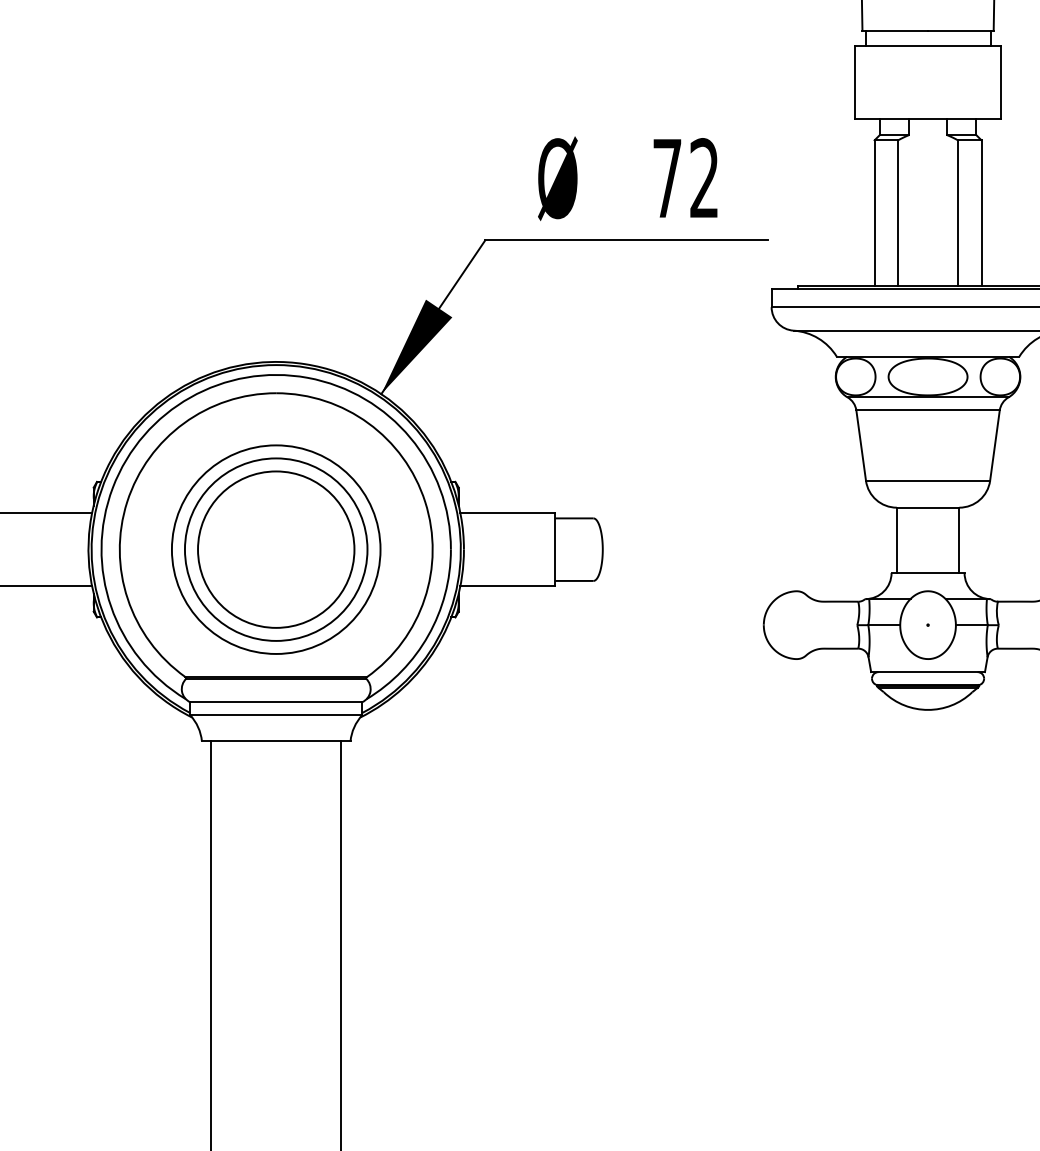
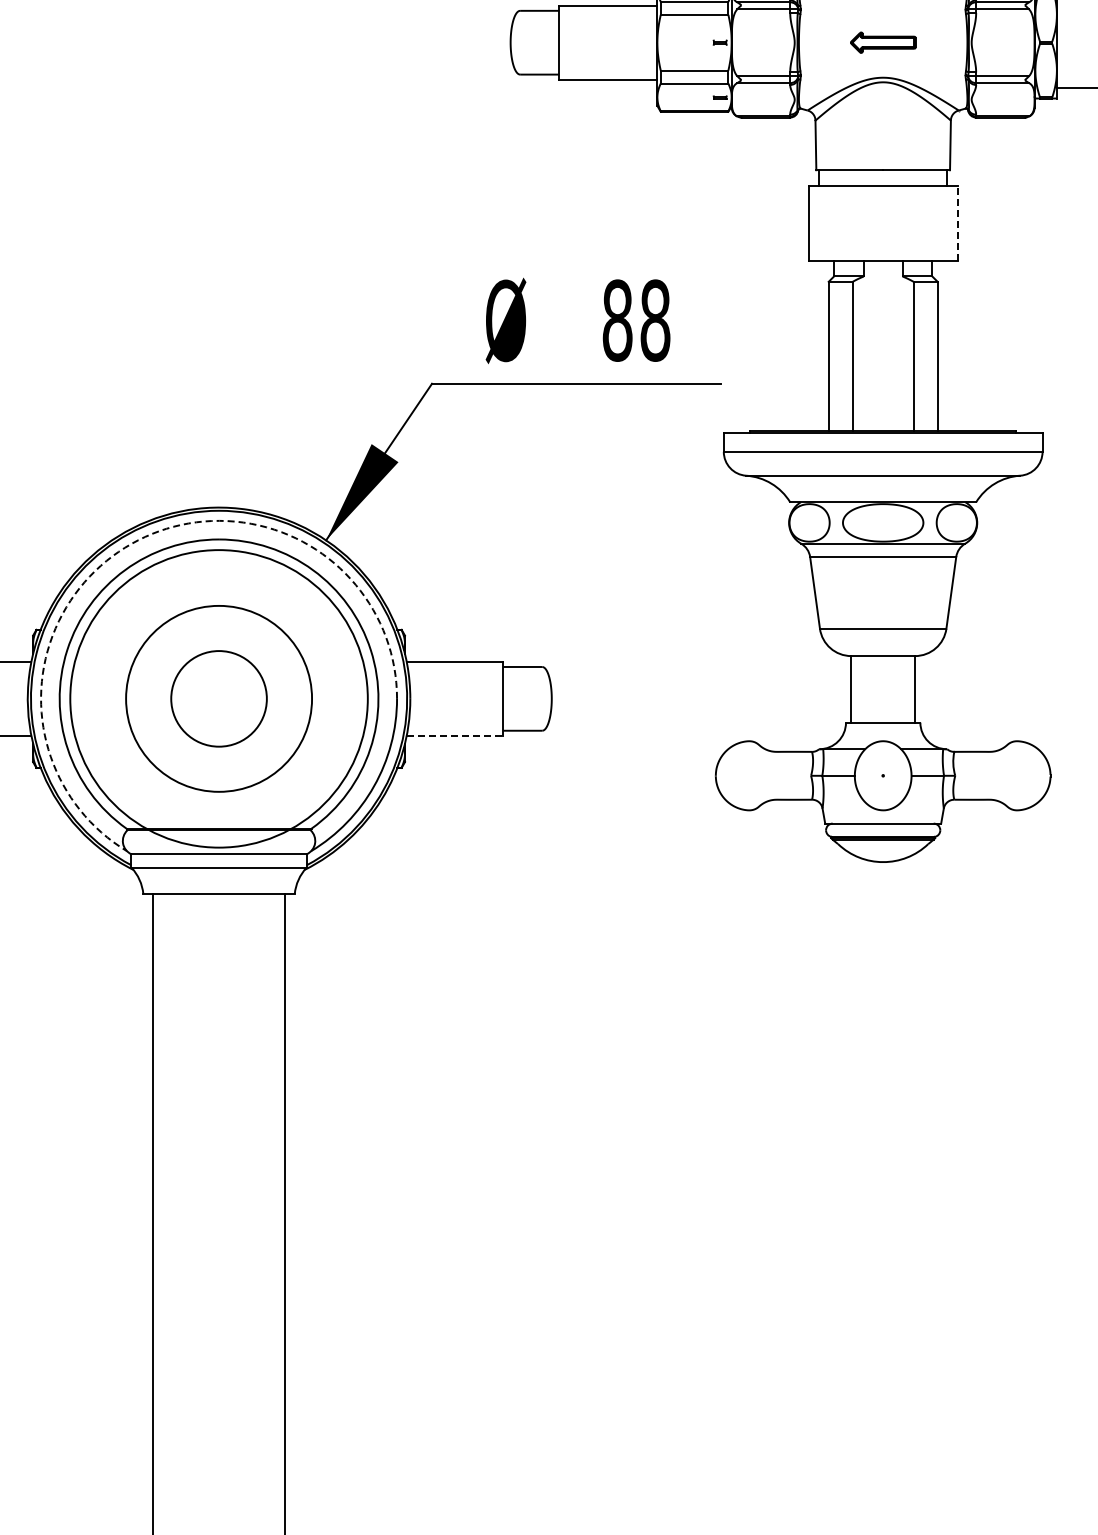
line: (1001, 82) -> (957, 222), solid -> dashed
text: (685, 178) -> (636, 320), 72 -> 88
arc: (190, 397) -> (131, 543), solid -> dashed
circle: (275, 549) -> (218, 698), size x0.6
circle: (275, 549) -> (218, 698), size x1.4
line: (508, 586) -> (455, 736), solid -> dashed

